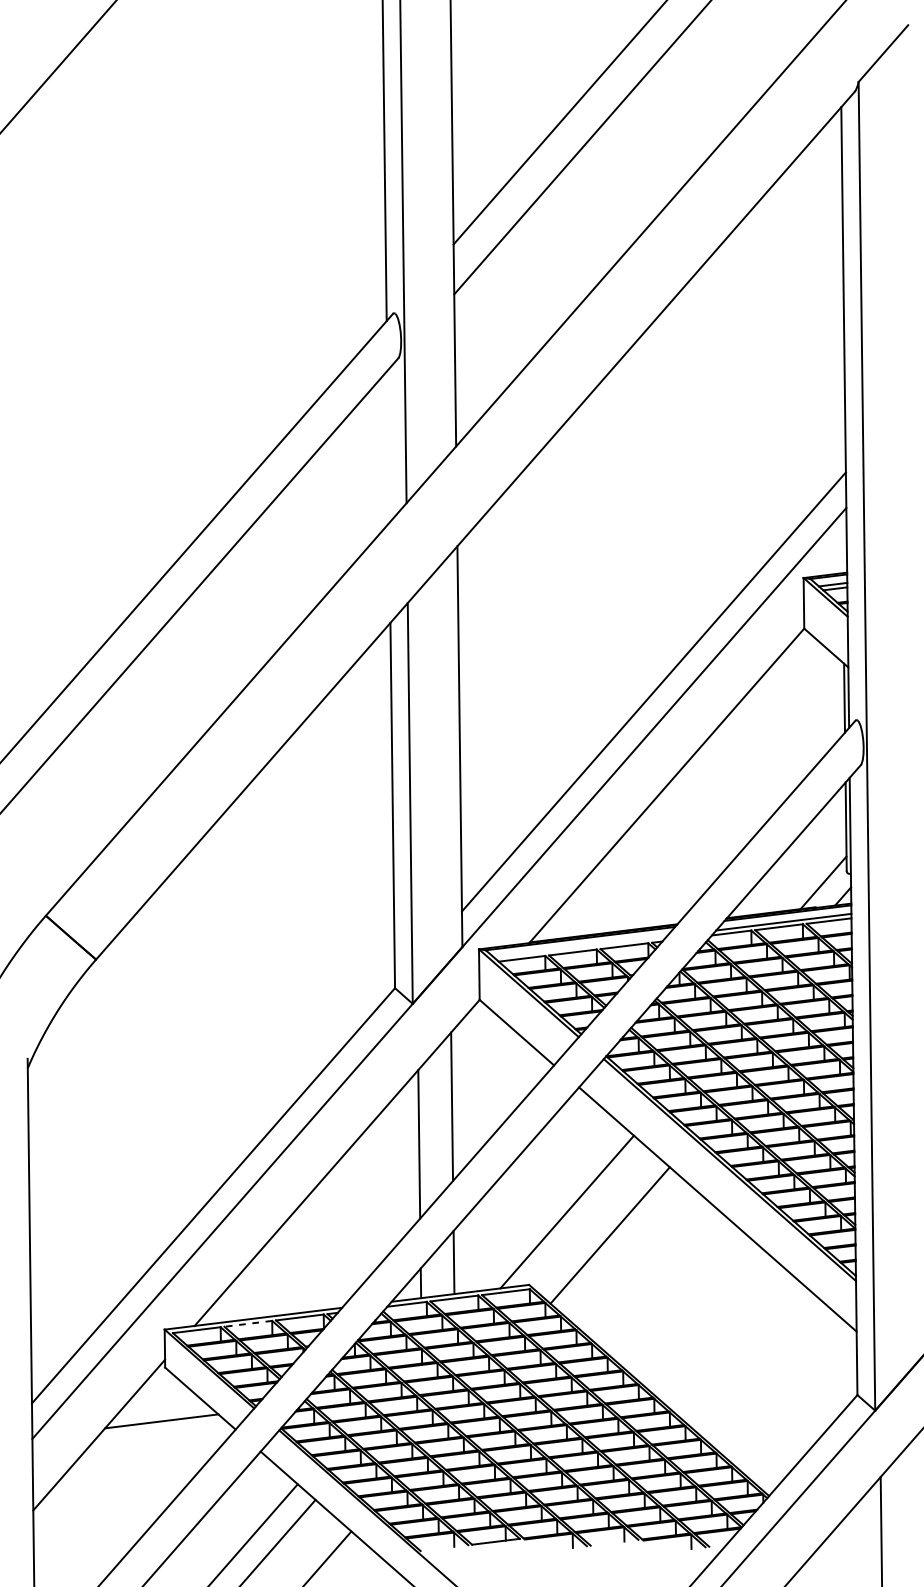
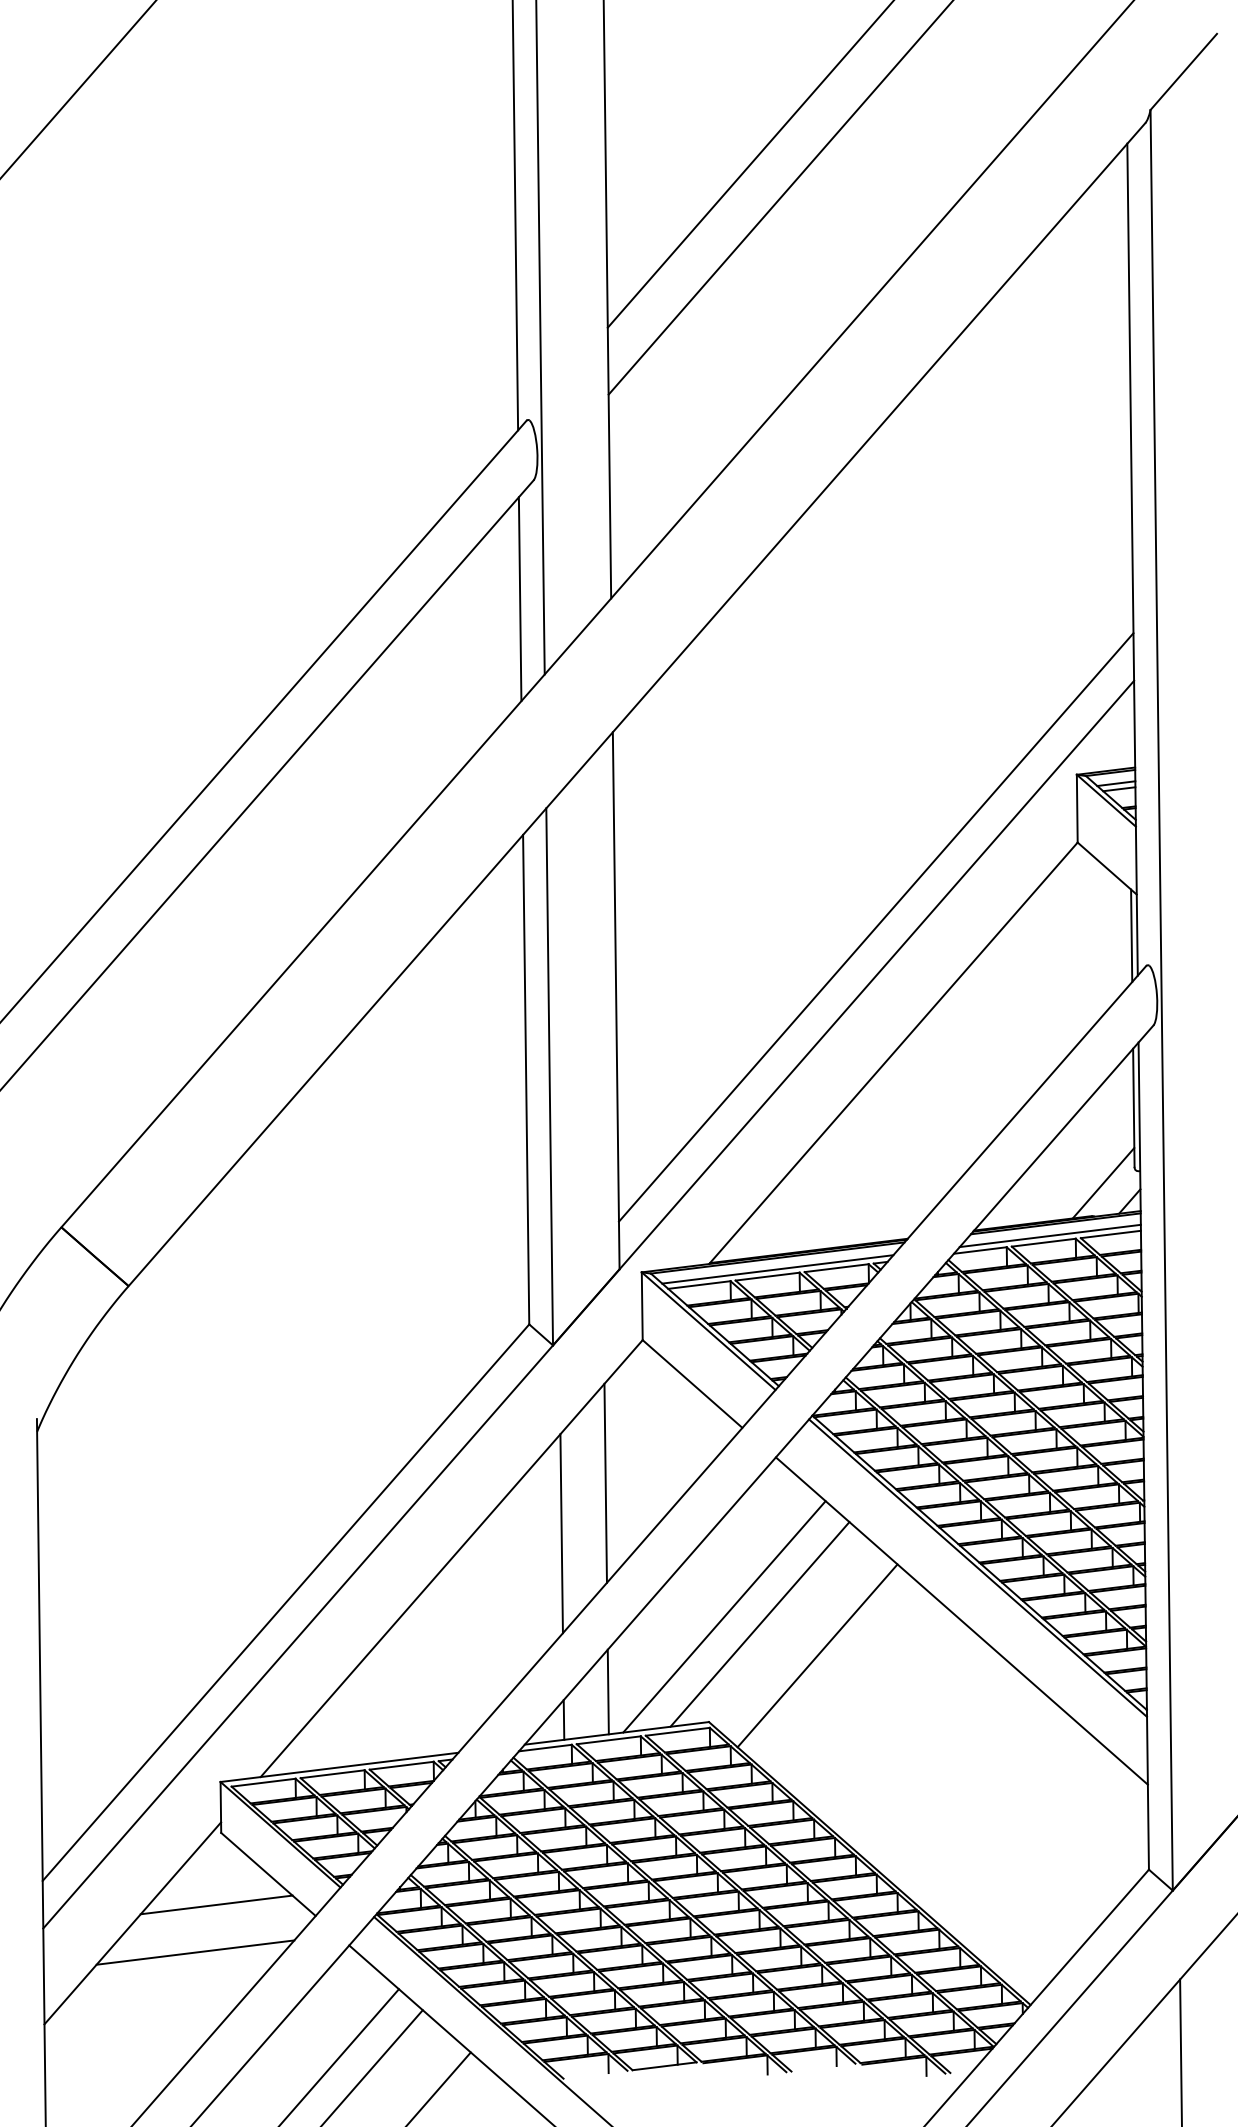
line: (387, 447) -> (519, 599), added
line: (580, 947) -> (777, 1269), added
line: (540, 1206) -> (724, 1616), added
line: (248, 1324) -> (332, 1774), dashed -> solid
line: (145, 1456) -> (195, 1952), added

